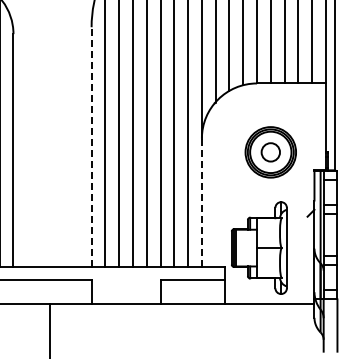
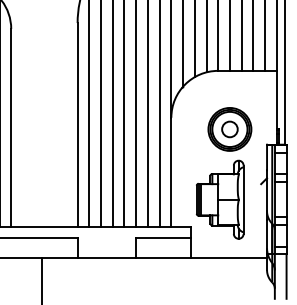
line: (91, 146) -> (77, 124), dashed -> solid
line: (201, 203) -> (171, 172), dashed -> solid
part: (259, 247) -> (220, 199), moved

